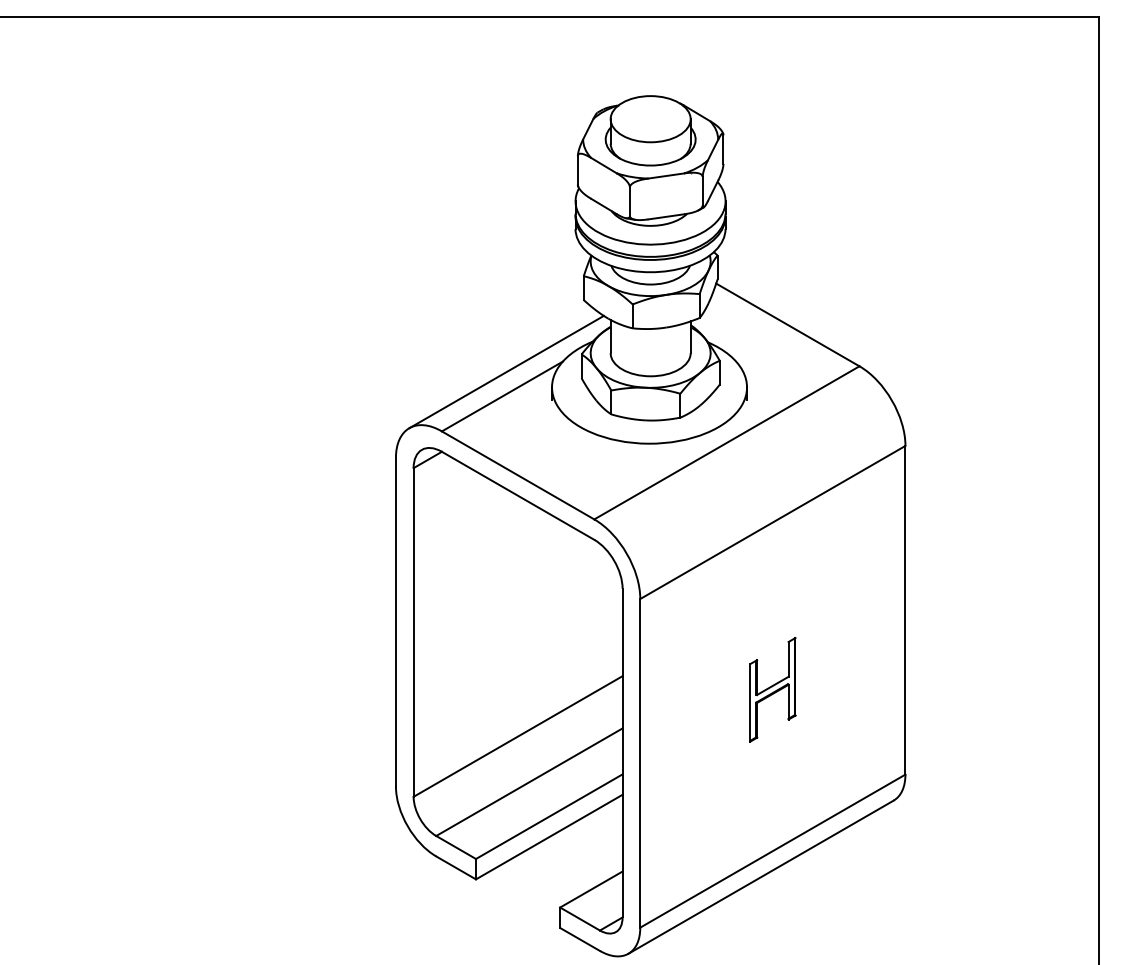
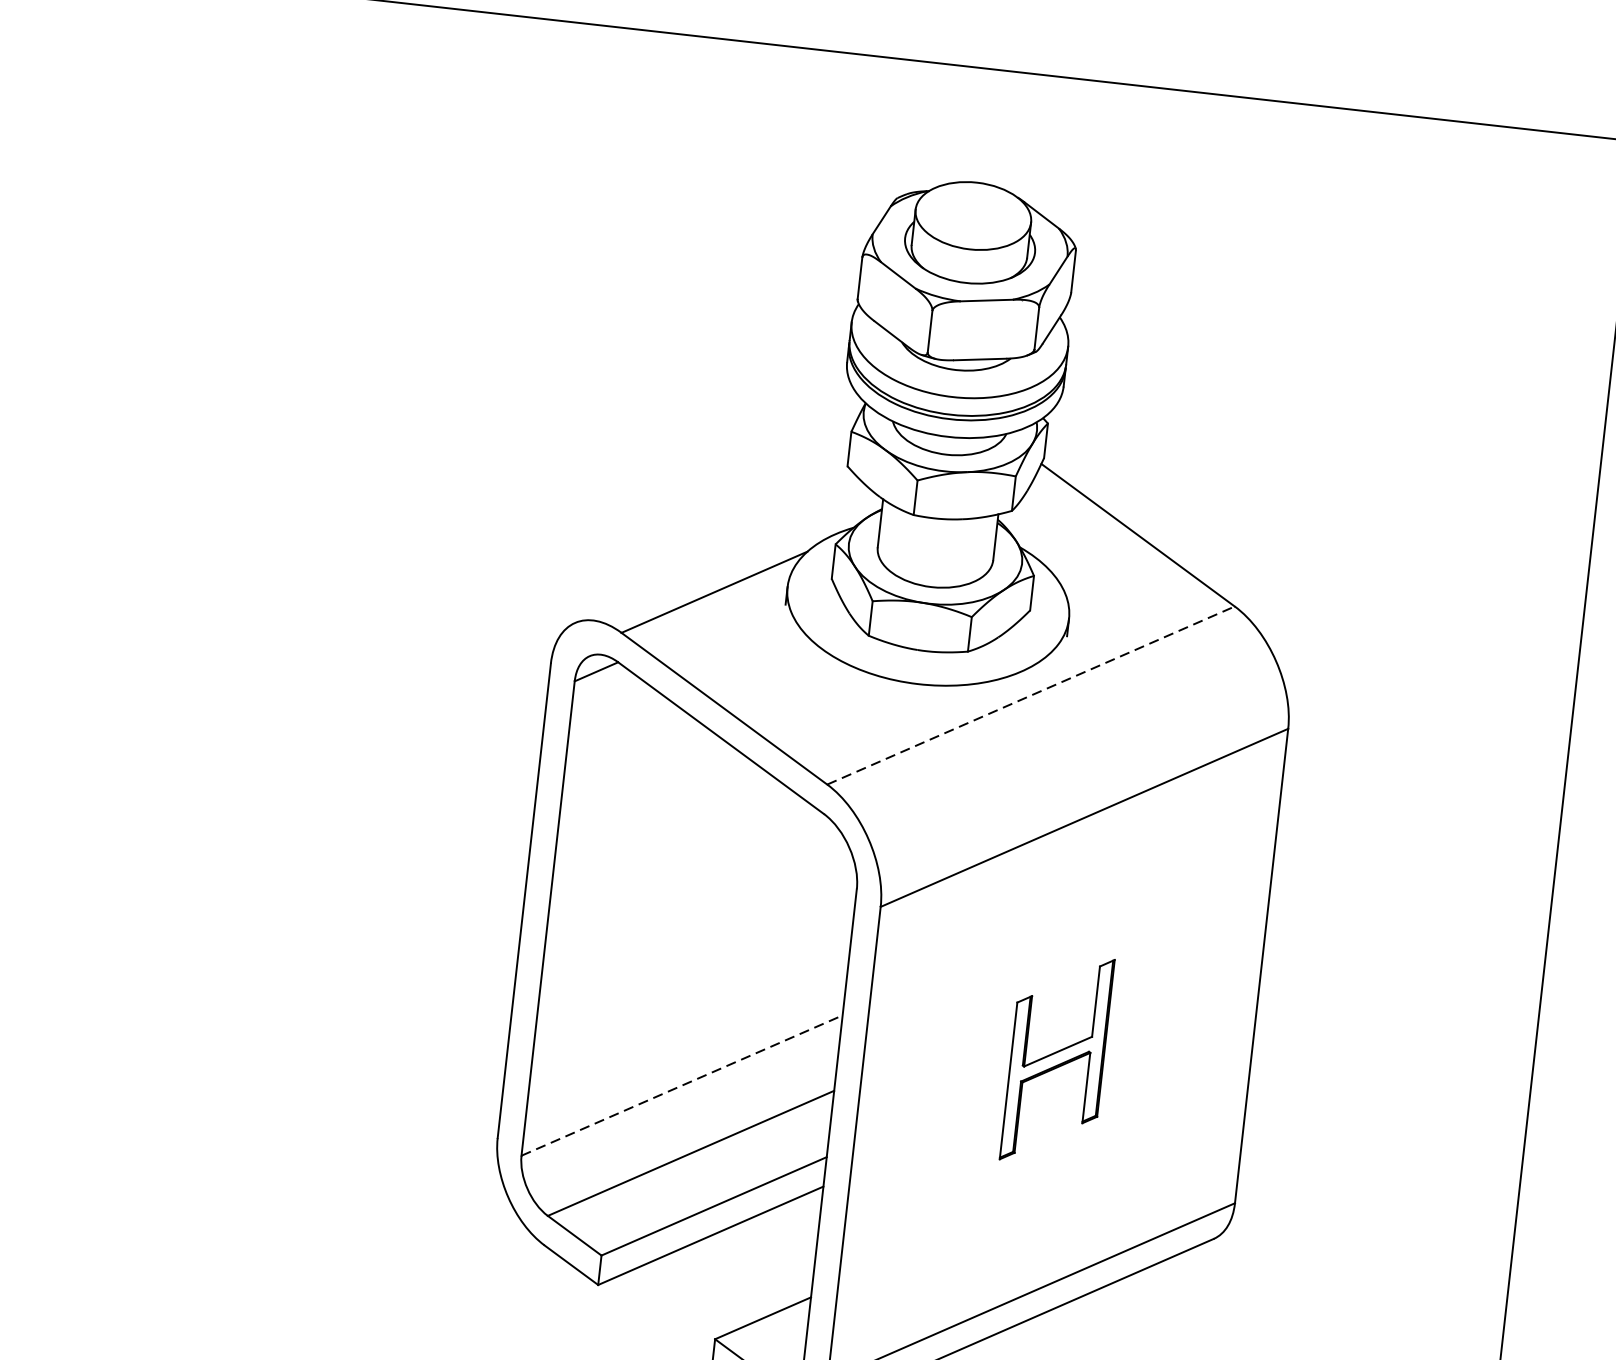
line: (506, 371) -> (724, 556), removed
line: (727, 442) -> (1031, 695), solid -> dashed
part: (772, 689) -> (1056, 1058), size x1.4
line: (518, 736) -> (682, 1085), solid -> dashed

